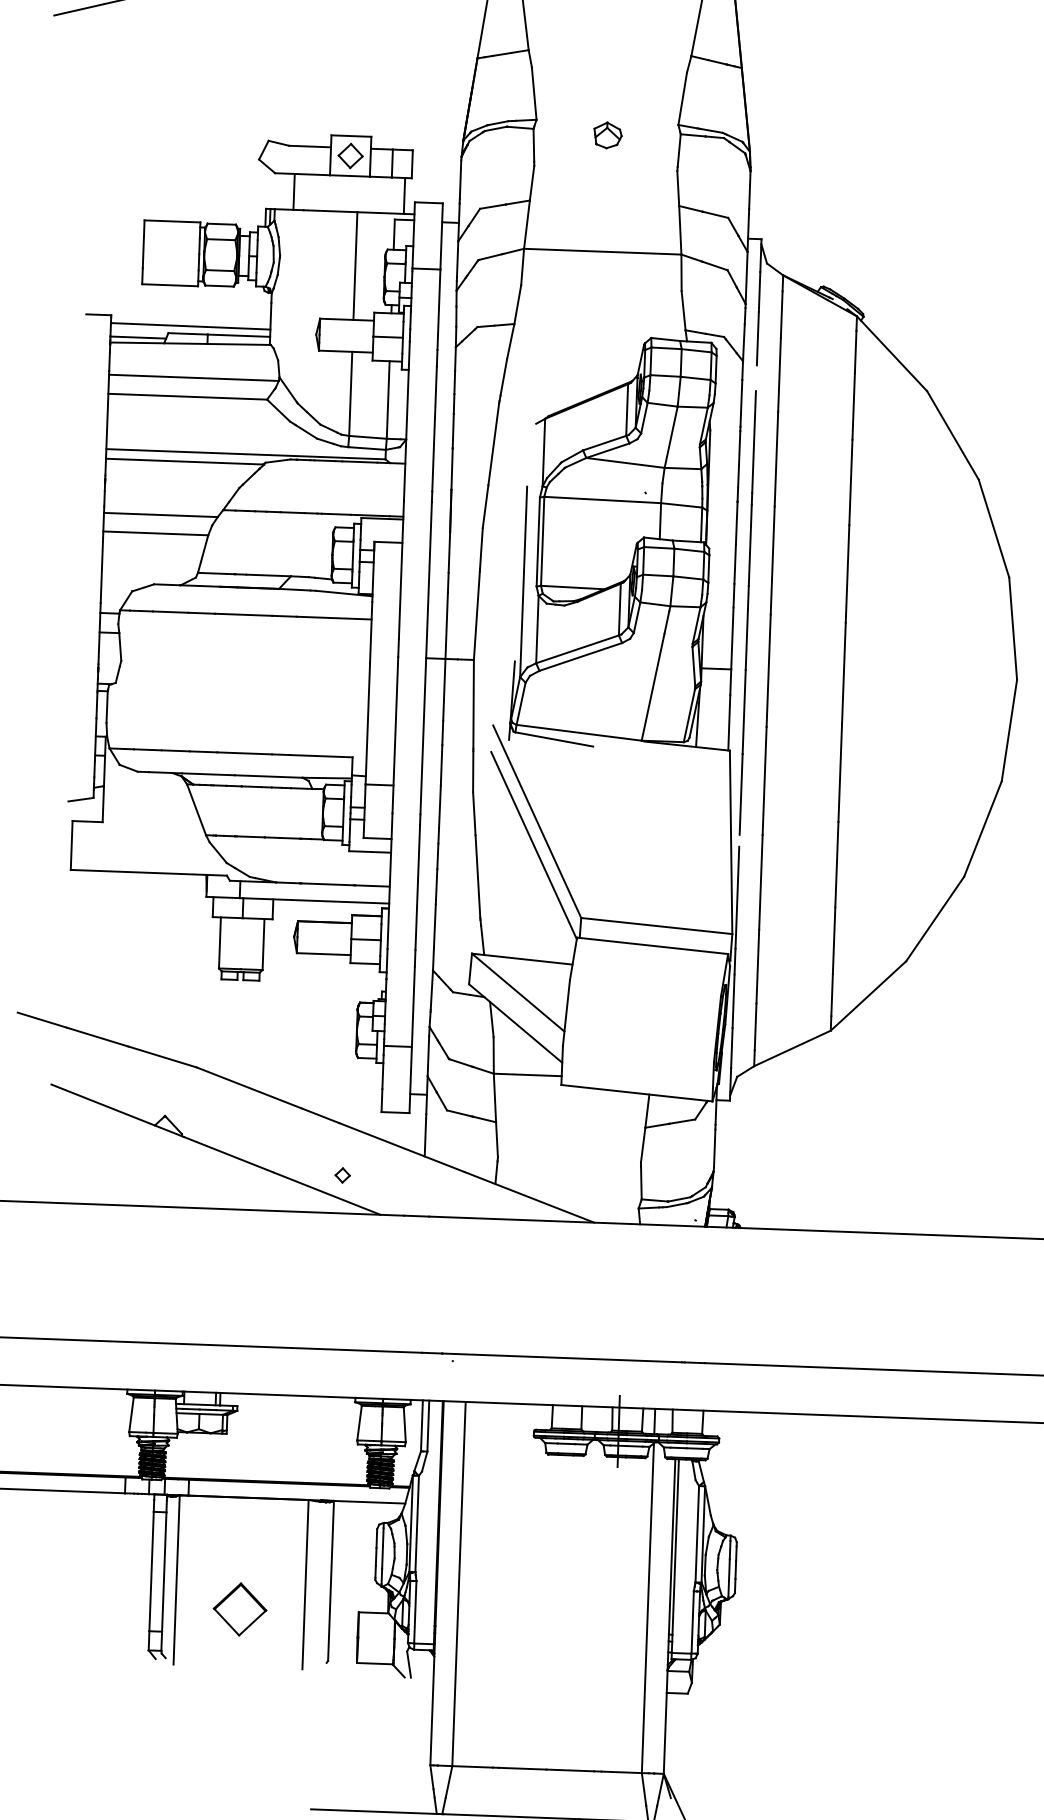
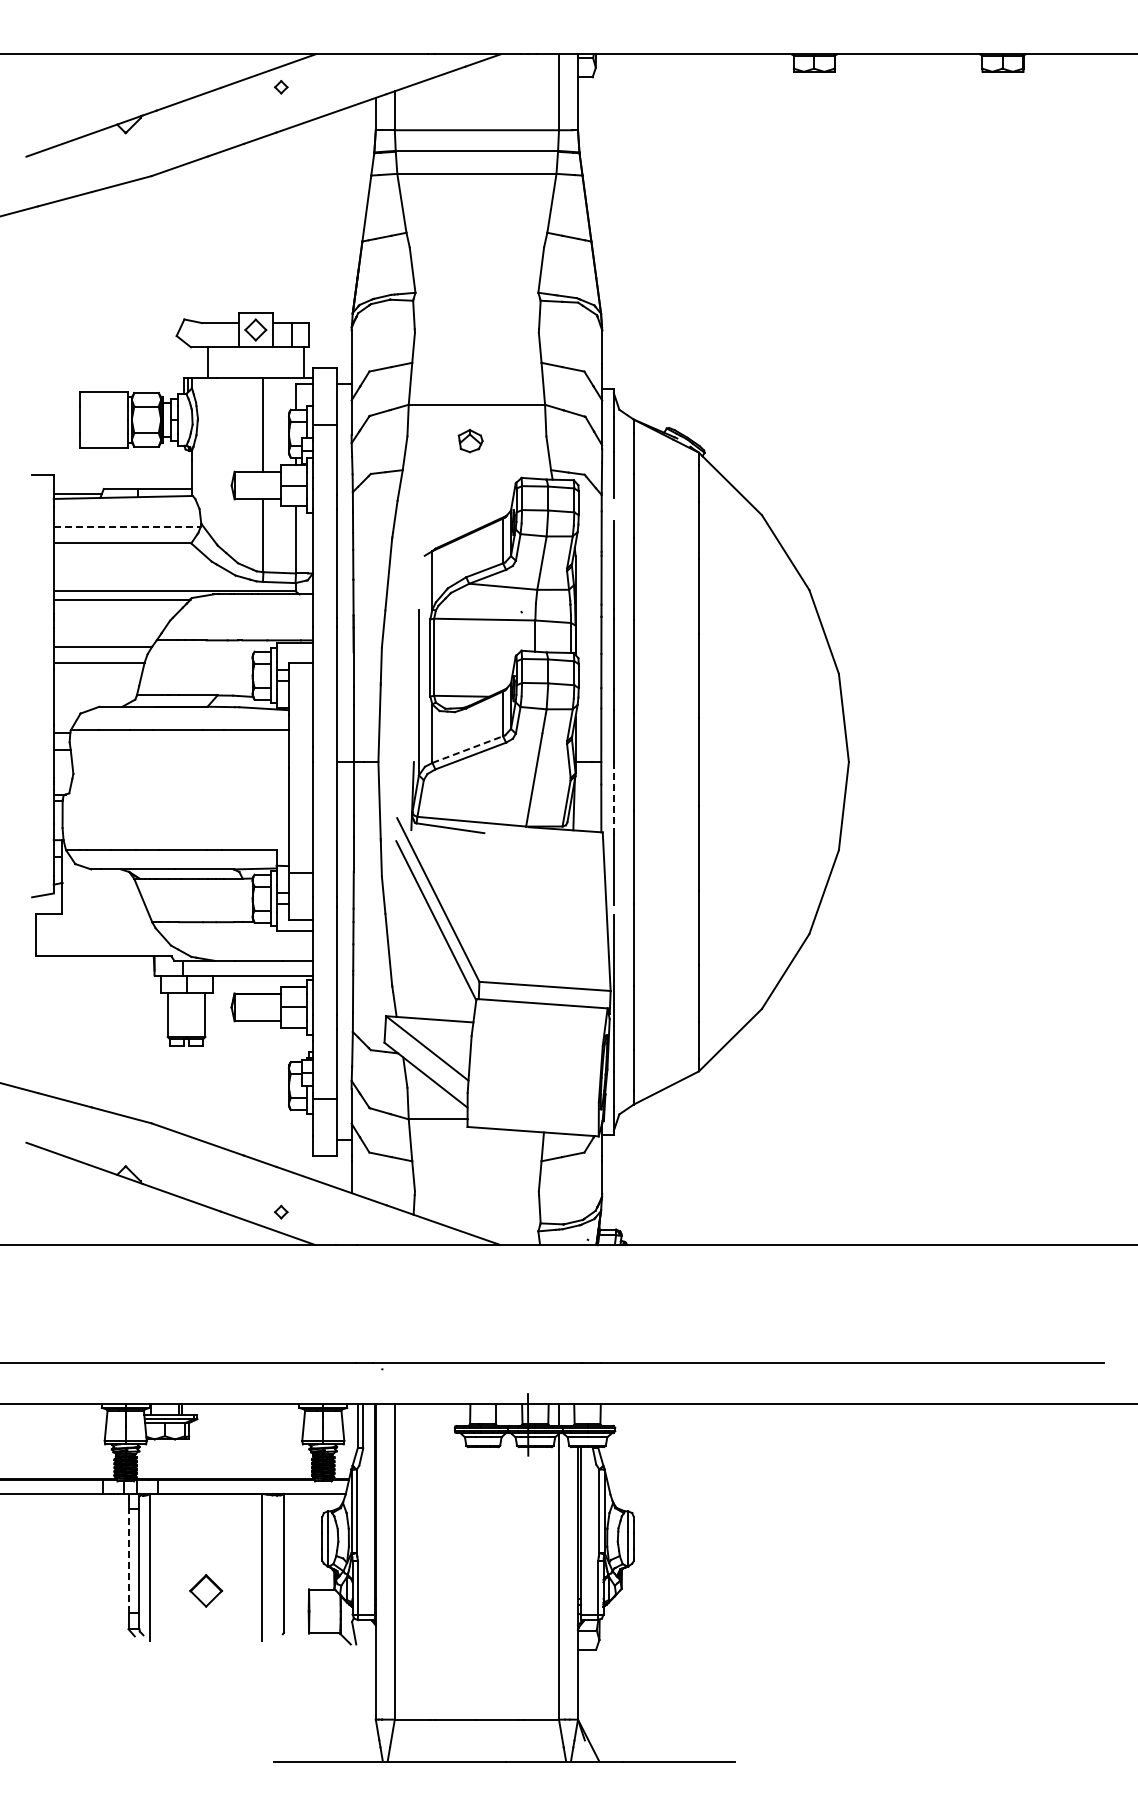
part: (607, 135) -> (470, 441), moved
line: (190, 326) -> (122, 482), removed
line: (194, 377) -> (127, 526), solid -> dashed
line: (577, 649) -> (467, 749), solid -> dashed
line: (743, 710) -> (613, 797), solid -> dashed
line: (151, 1571) -> (128, 1560), solid -> dashed
part: (239, 1609) -> (205, 1590), size x0.7

